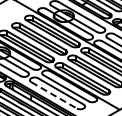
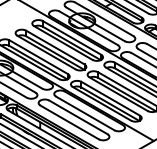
line: (54, 95) -> (70, 122), dashed -> solid

